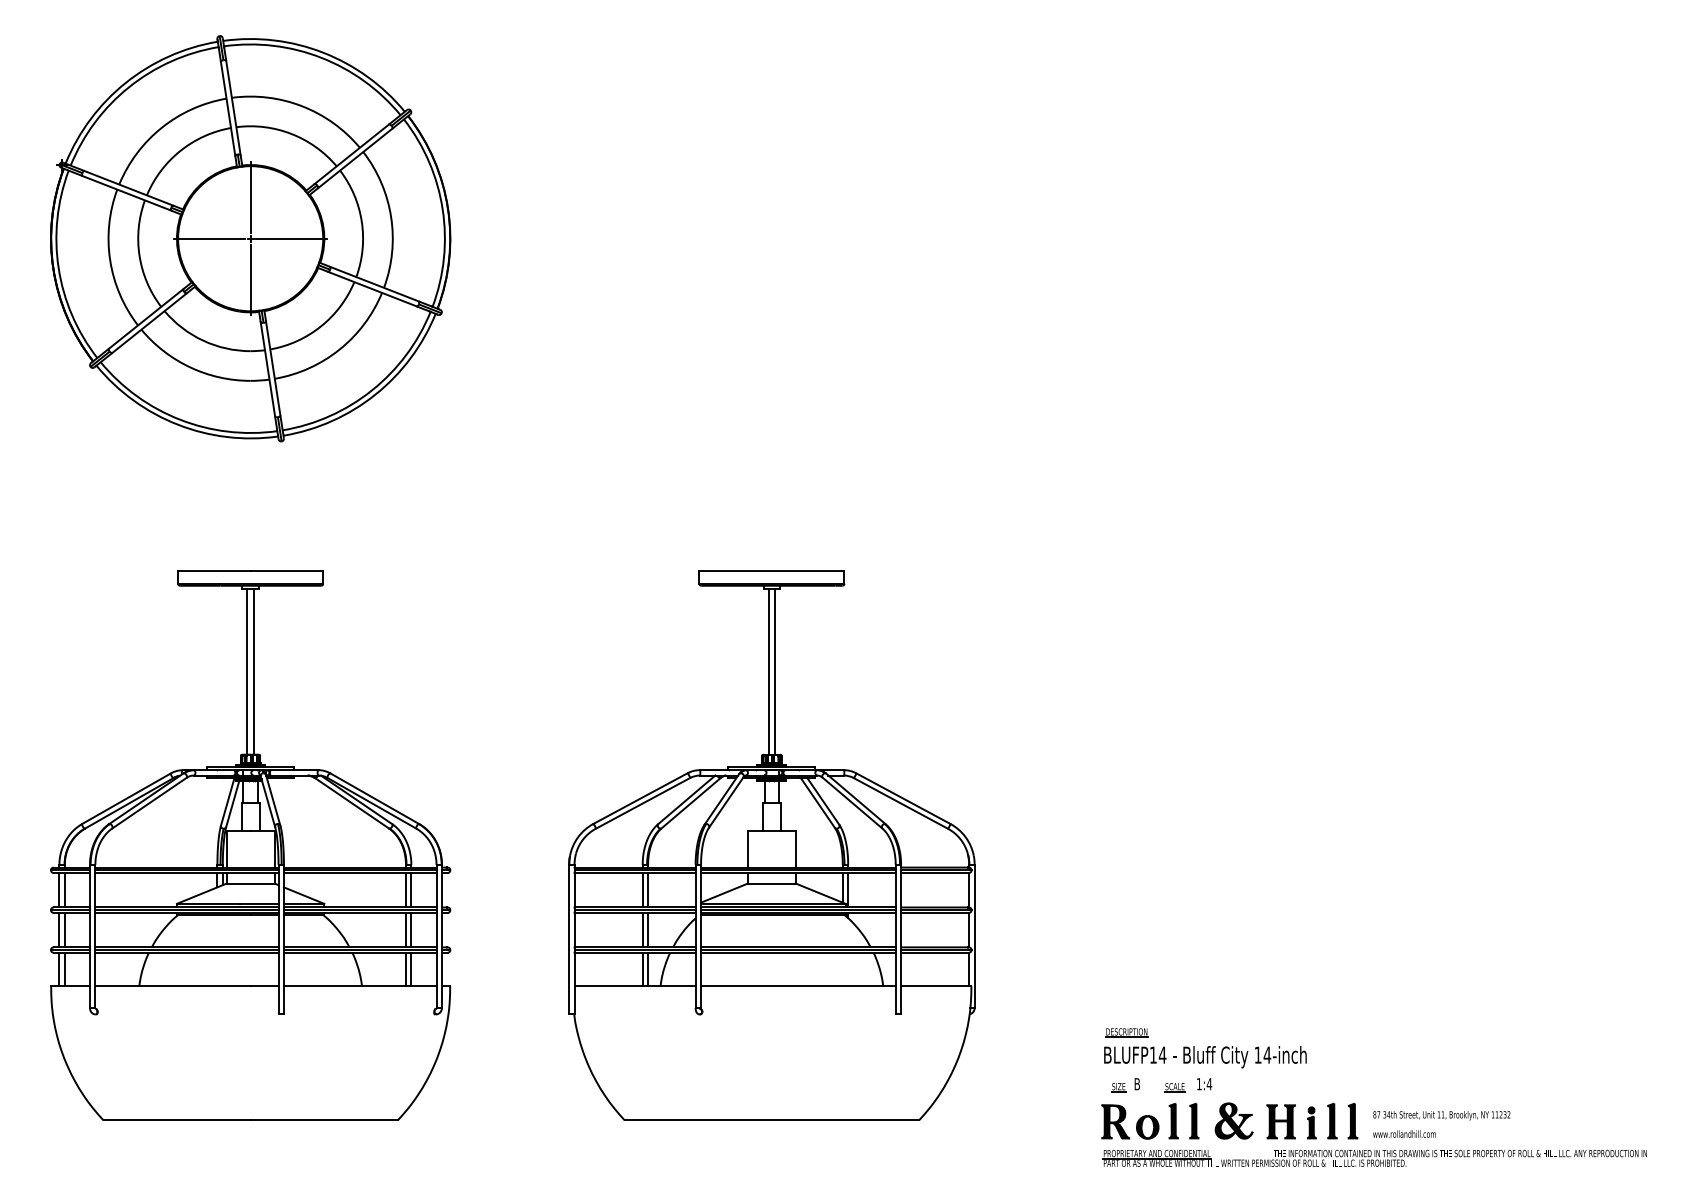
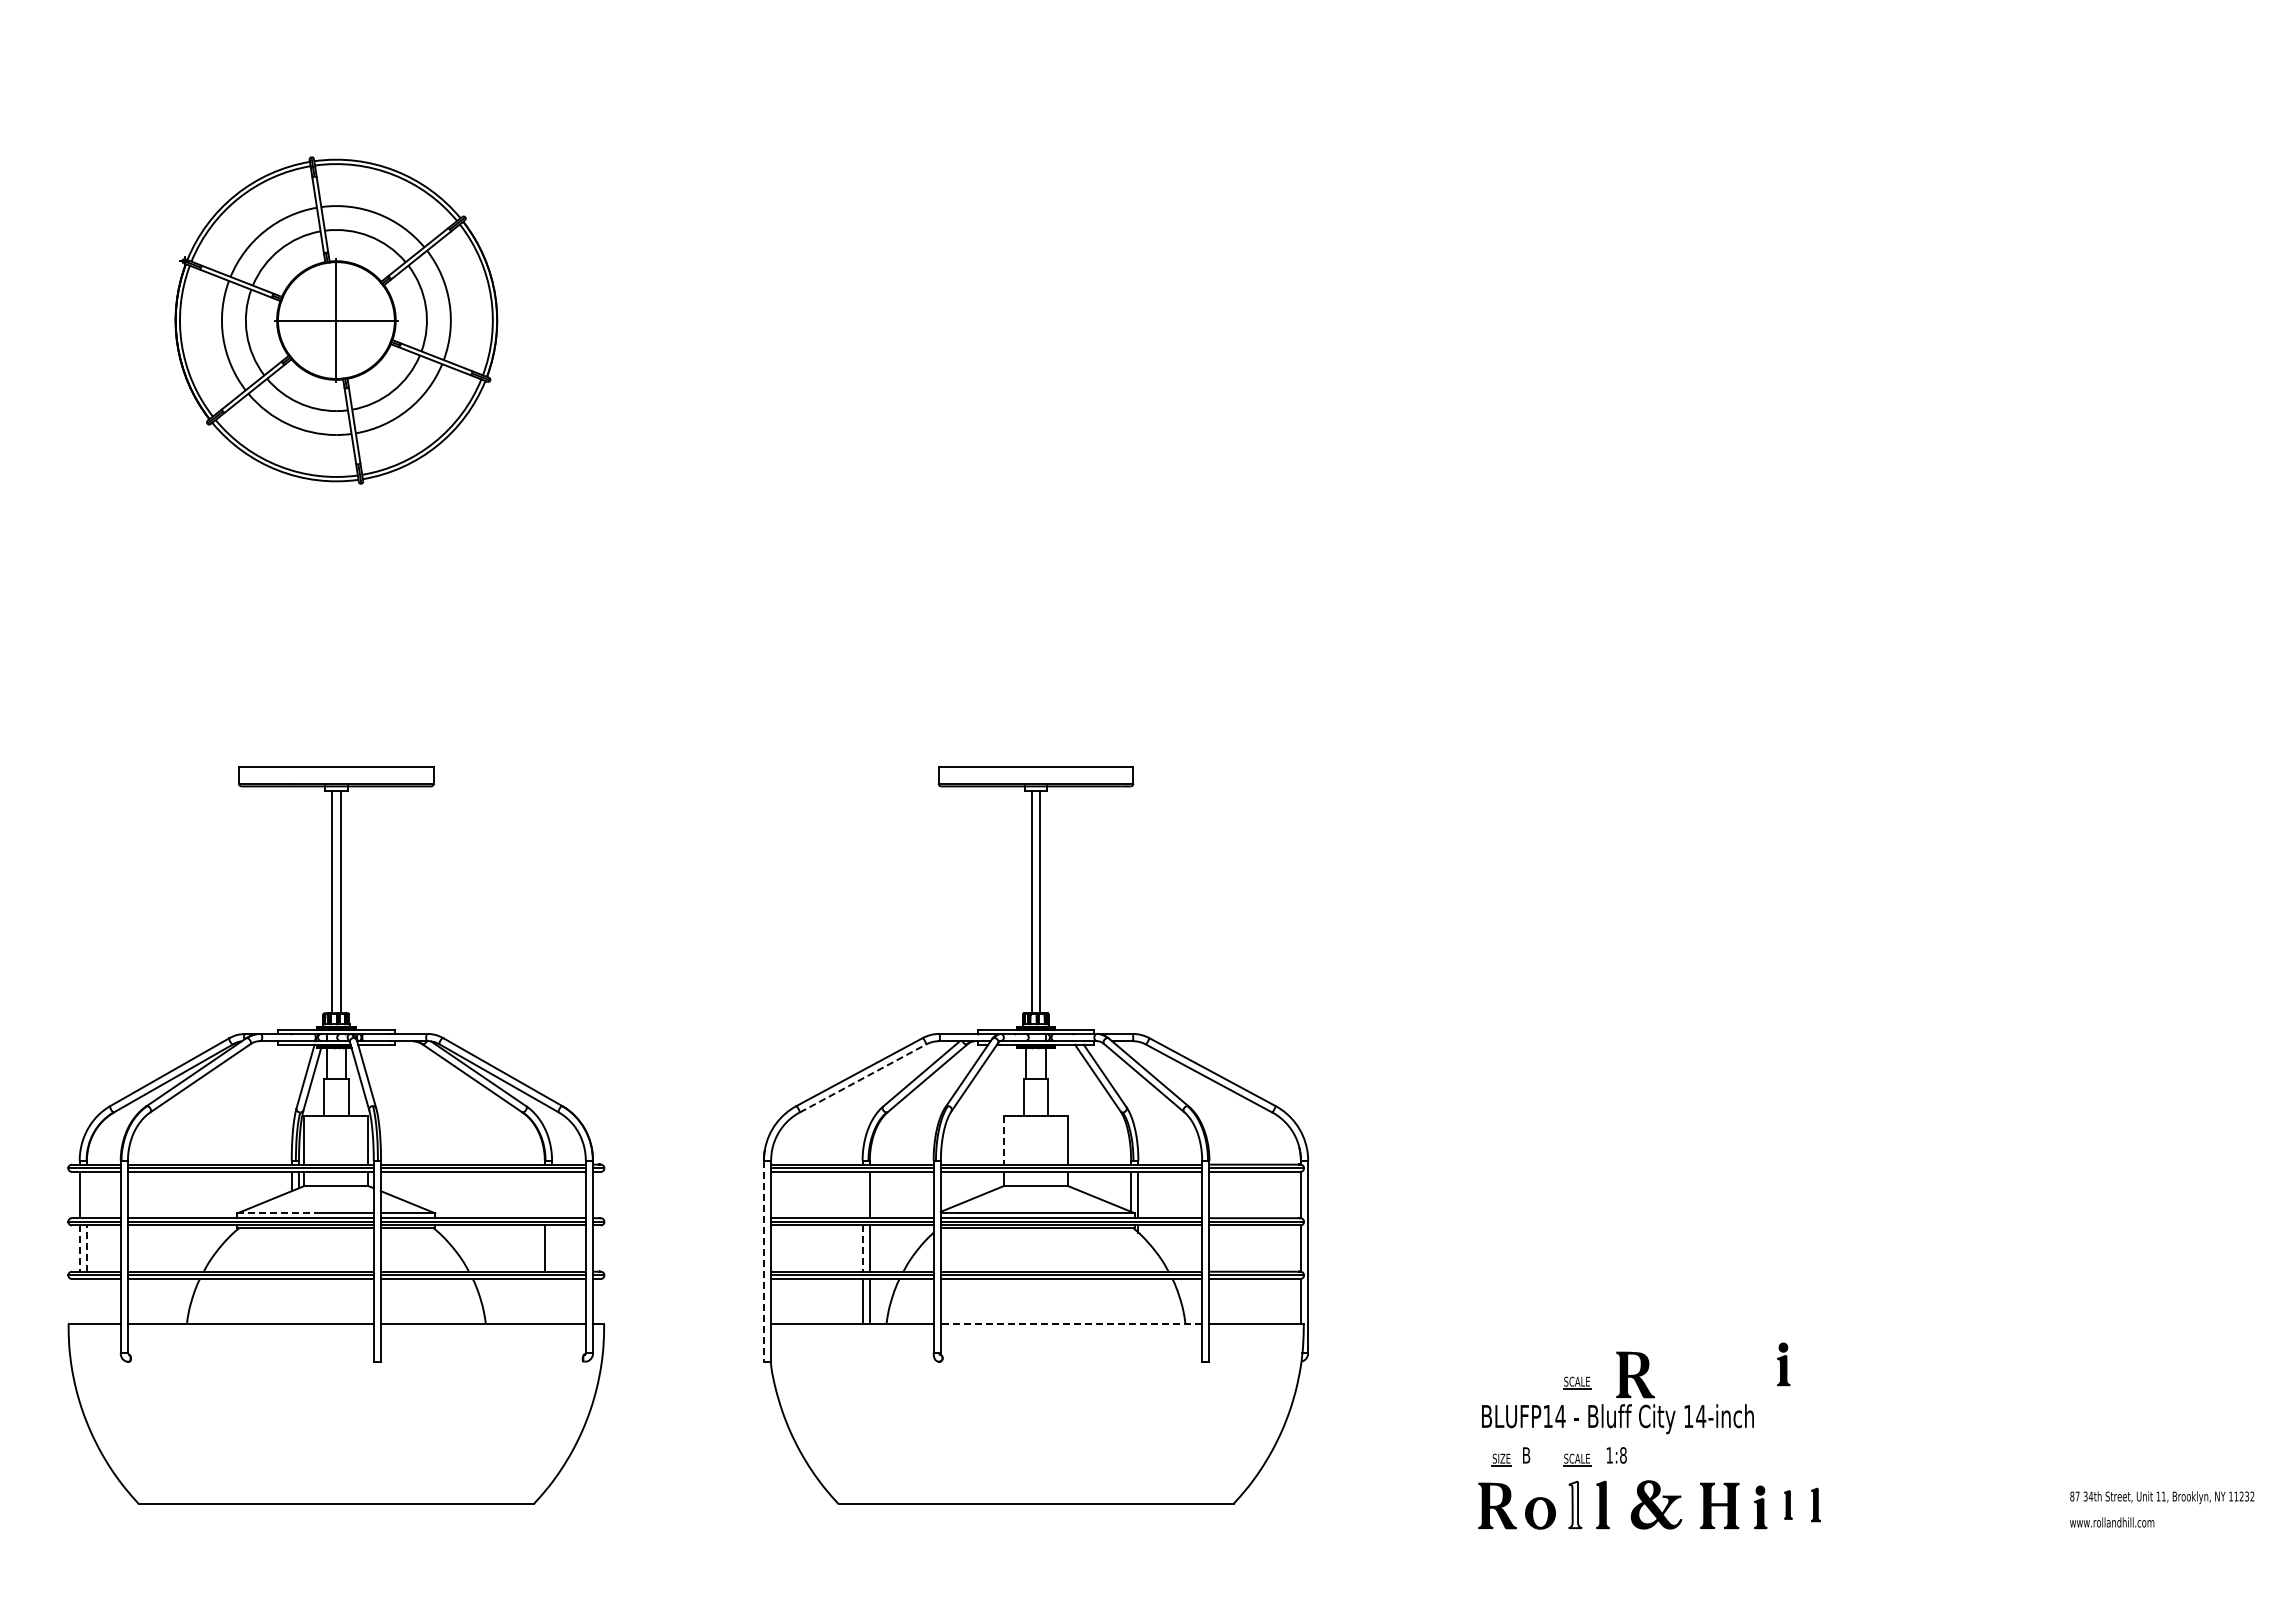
part: (250, 238) -> (336, 320), size x0.6
line: (643, 803) -> (863, 1078), solid -> dashed
line: (747, 849) -> (1003, 1140), solid -> dashed
line: (64, 889) -> (86, 1194), removed
line: (405, 889) -> (544, 1194), removed
line: (411, 889) -> (552, 1194), removed
line: (642, 889) -> (862, 1194), removed
line: (208, 903) -> (279, 1213), solid -> dashed
line: (59, 930) -> (79, 1249), solid -> dashed
line: (64, 930) -> (86, 1248), solid -> dashed
line: (411, 930) -> (552, 1248), removed
line: (642, 930) -> (862, 1249), solid -> dashed
line: (568, 939) -> (763, 1261), solid -> dashed
line: (59, 968) -> (79, 1300), removed
line: (64, 968) -> (86, 1300), removed
line: (405, 968) -> (544, 1300), removed
line: (411, 968) -> (552, 1300), removed
line: (798, 985) -> (1071, 1323), solid -> dashed
part: (1328, 1016) -> (1783, 1364), added
part: (1218, 1023) -> (1635, 1374), added
part: (1175, 1029) -> (1577, 1382), added
part: (1126, 1032) -> (1512, 1386), removed
text: (1209, 1084) -> (1623, 1455), 1:4 -> 1:8
fill: (1173, 1120) -> (1575, 1504), removed
part: (1332, 1120) -> (1788, 1504), size x0.6
part: (1352, 1120) -> (1815, 1504), size x0.7
text: (1442, 1124) -> (2162, 1509), moved
part: (1374, 1158) -> (1845, 1554), removed

